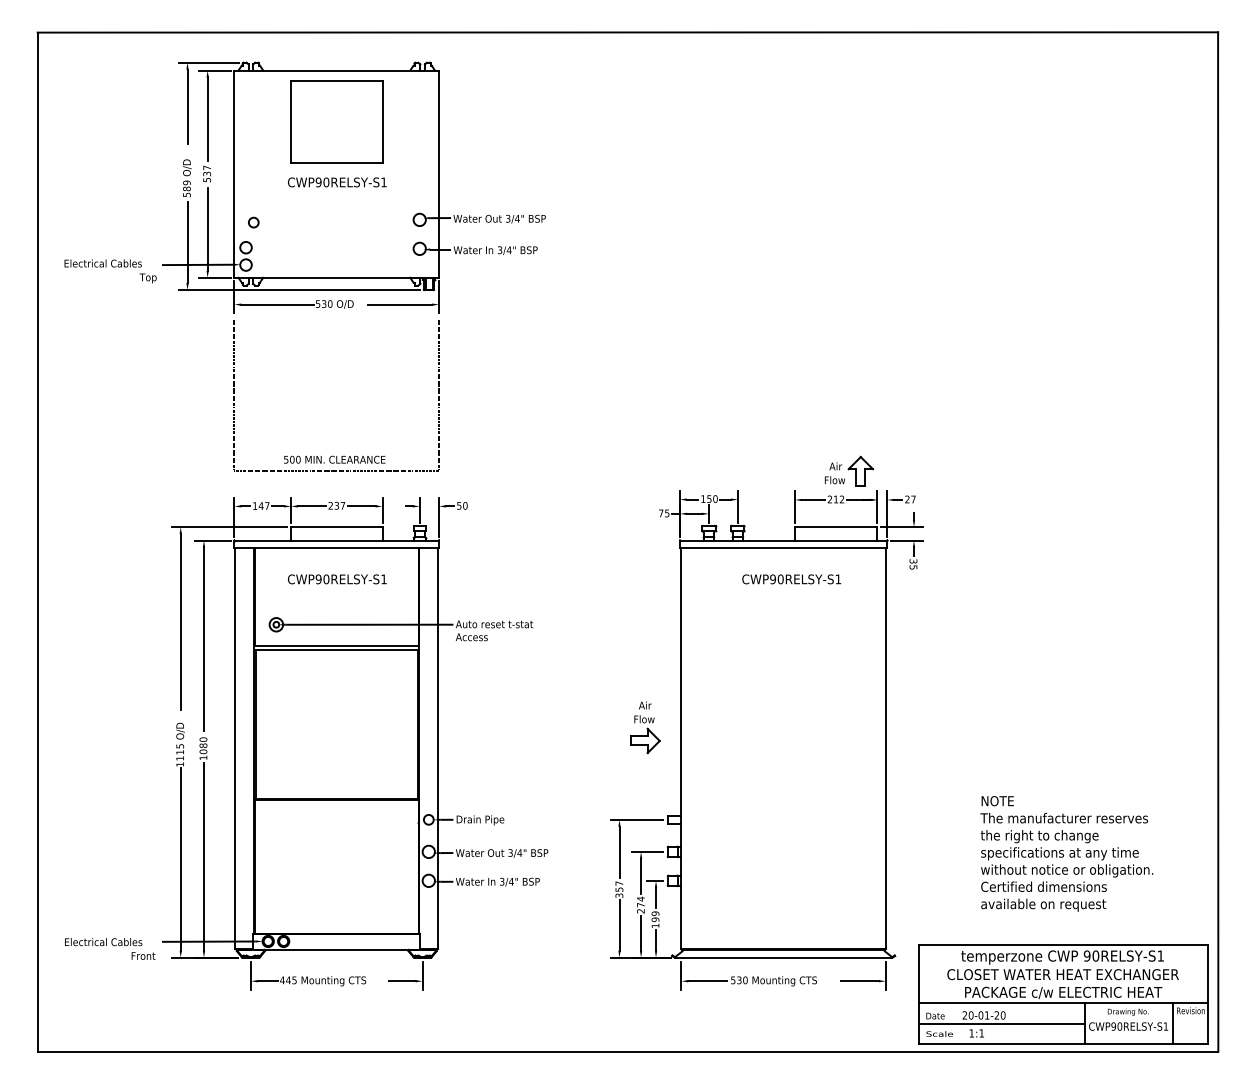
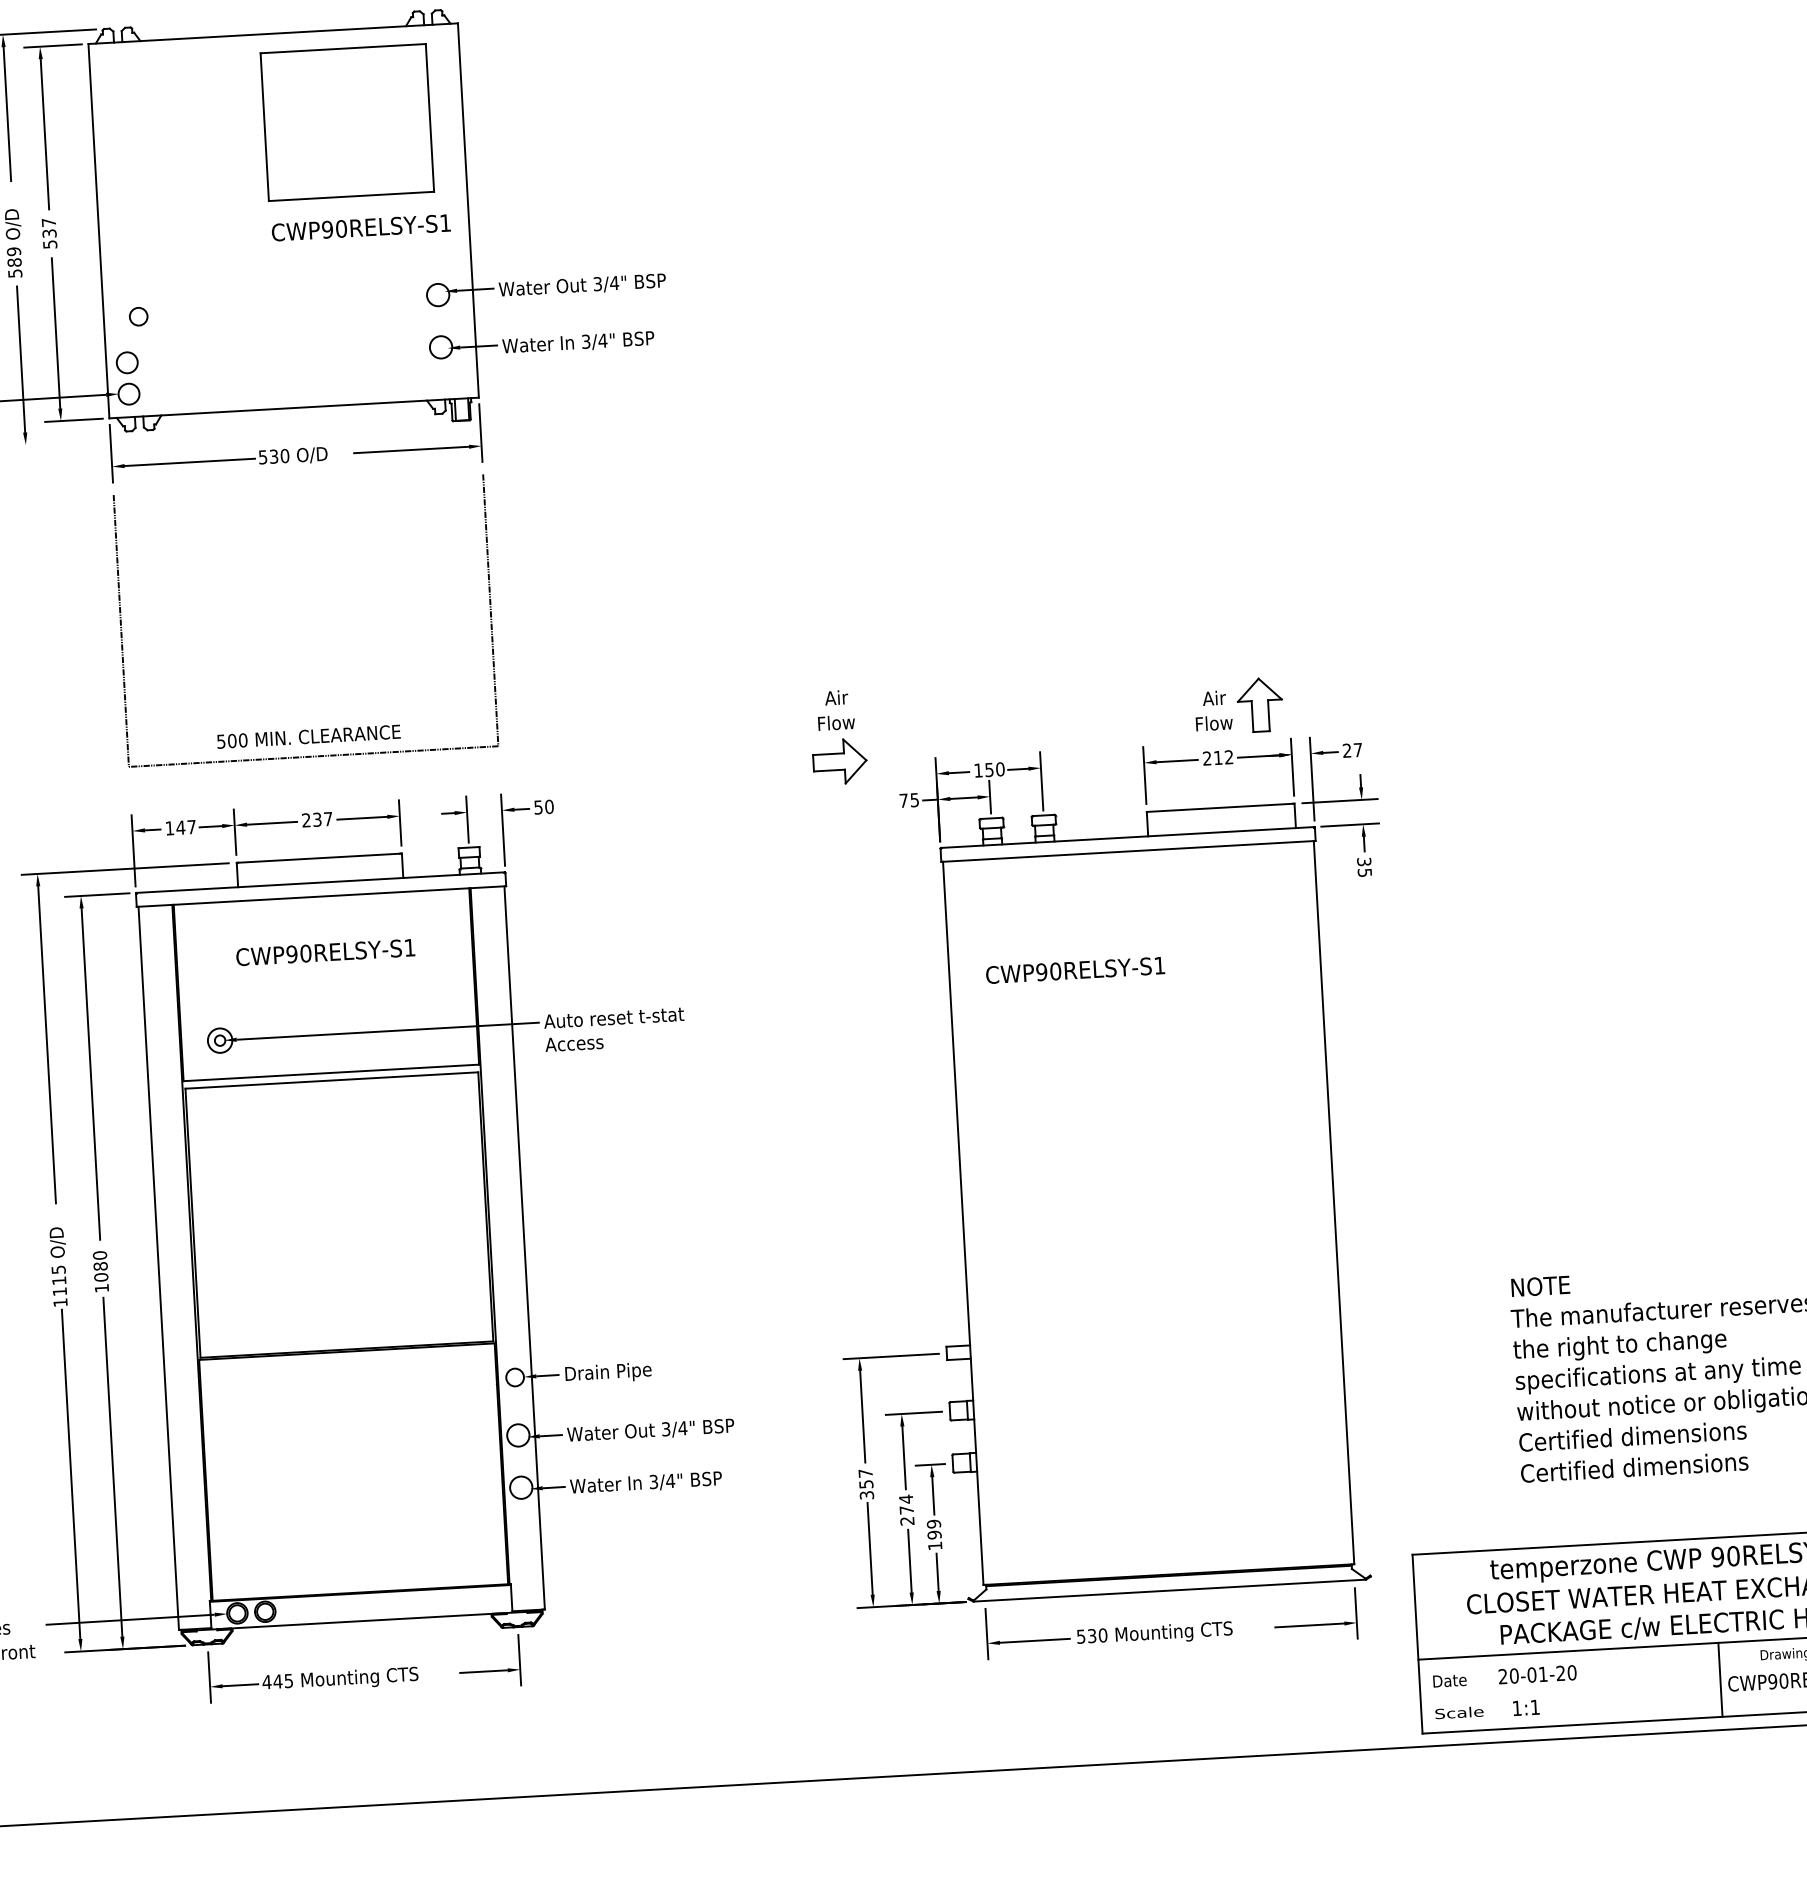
part: (336, 121) -> (346, 121), moved
text: (337, 182) -> (361, 227), moved
line: (298, 289) -> (226, 432), removed
text: (791, 579) -> (1075, 970), moved
part: (645, 727) -> (839, 737), moved
text: (1043, 904) -> (1633, 1468), available on request -> Certified dimensions
line: (1001, 1024) -> (1569, 1689), removed

